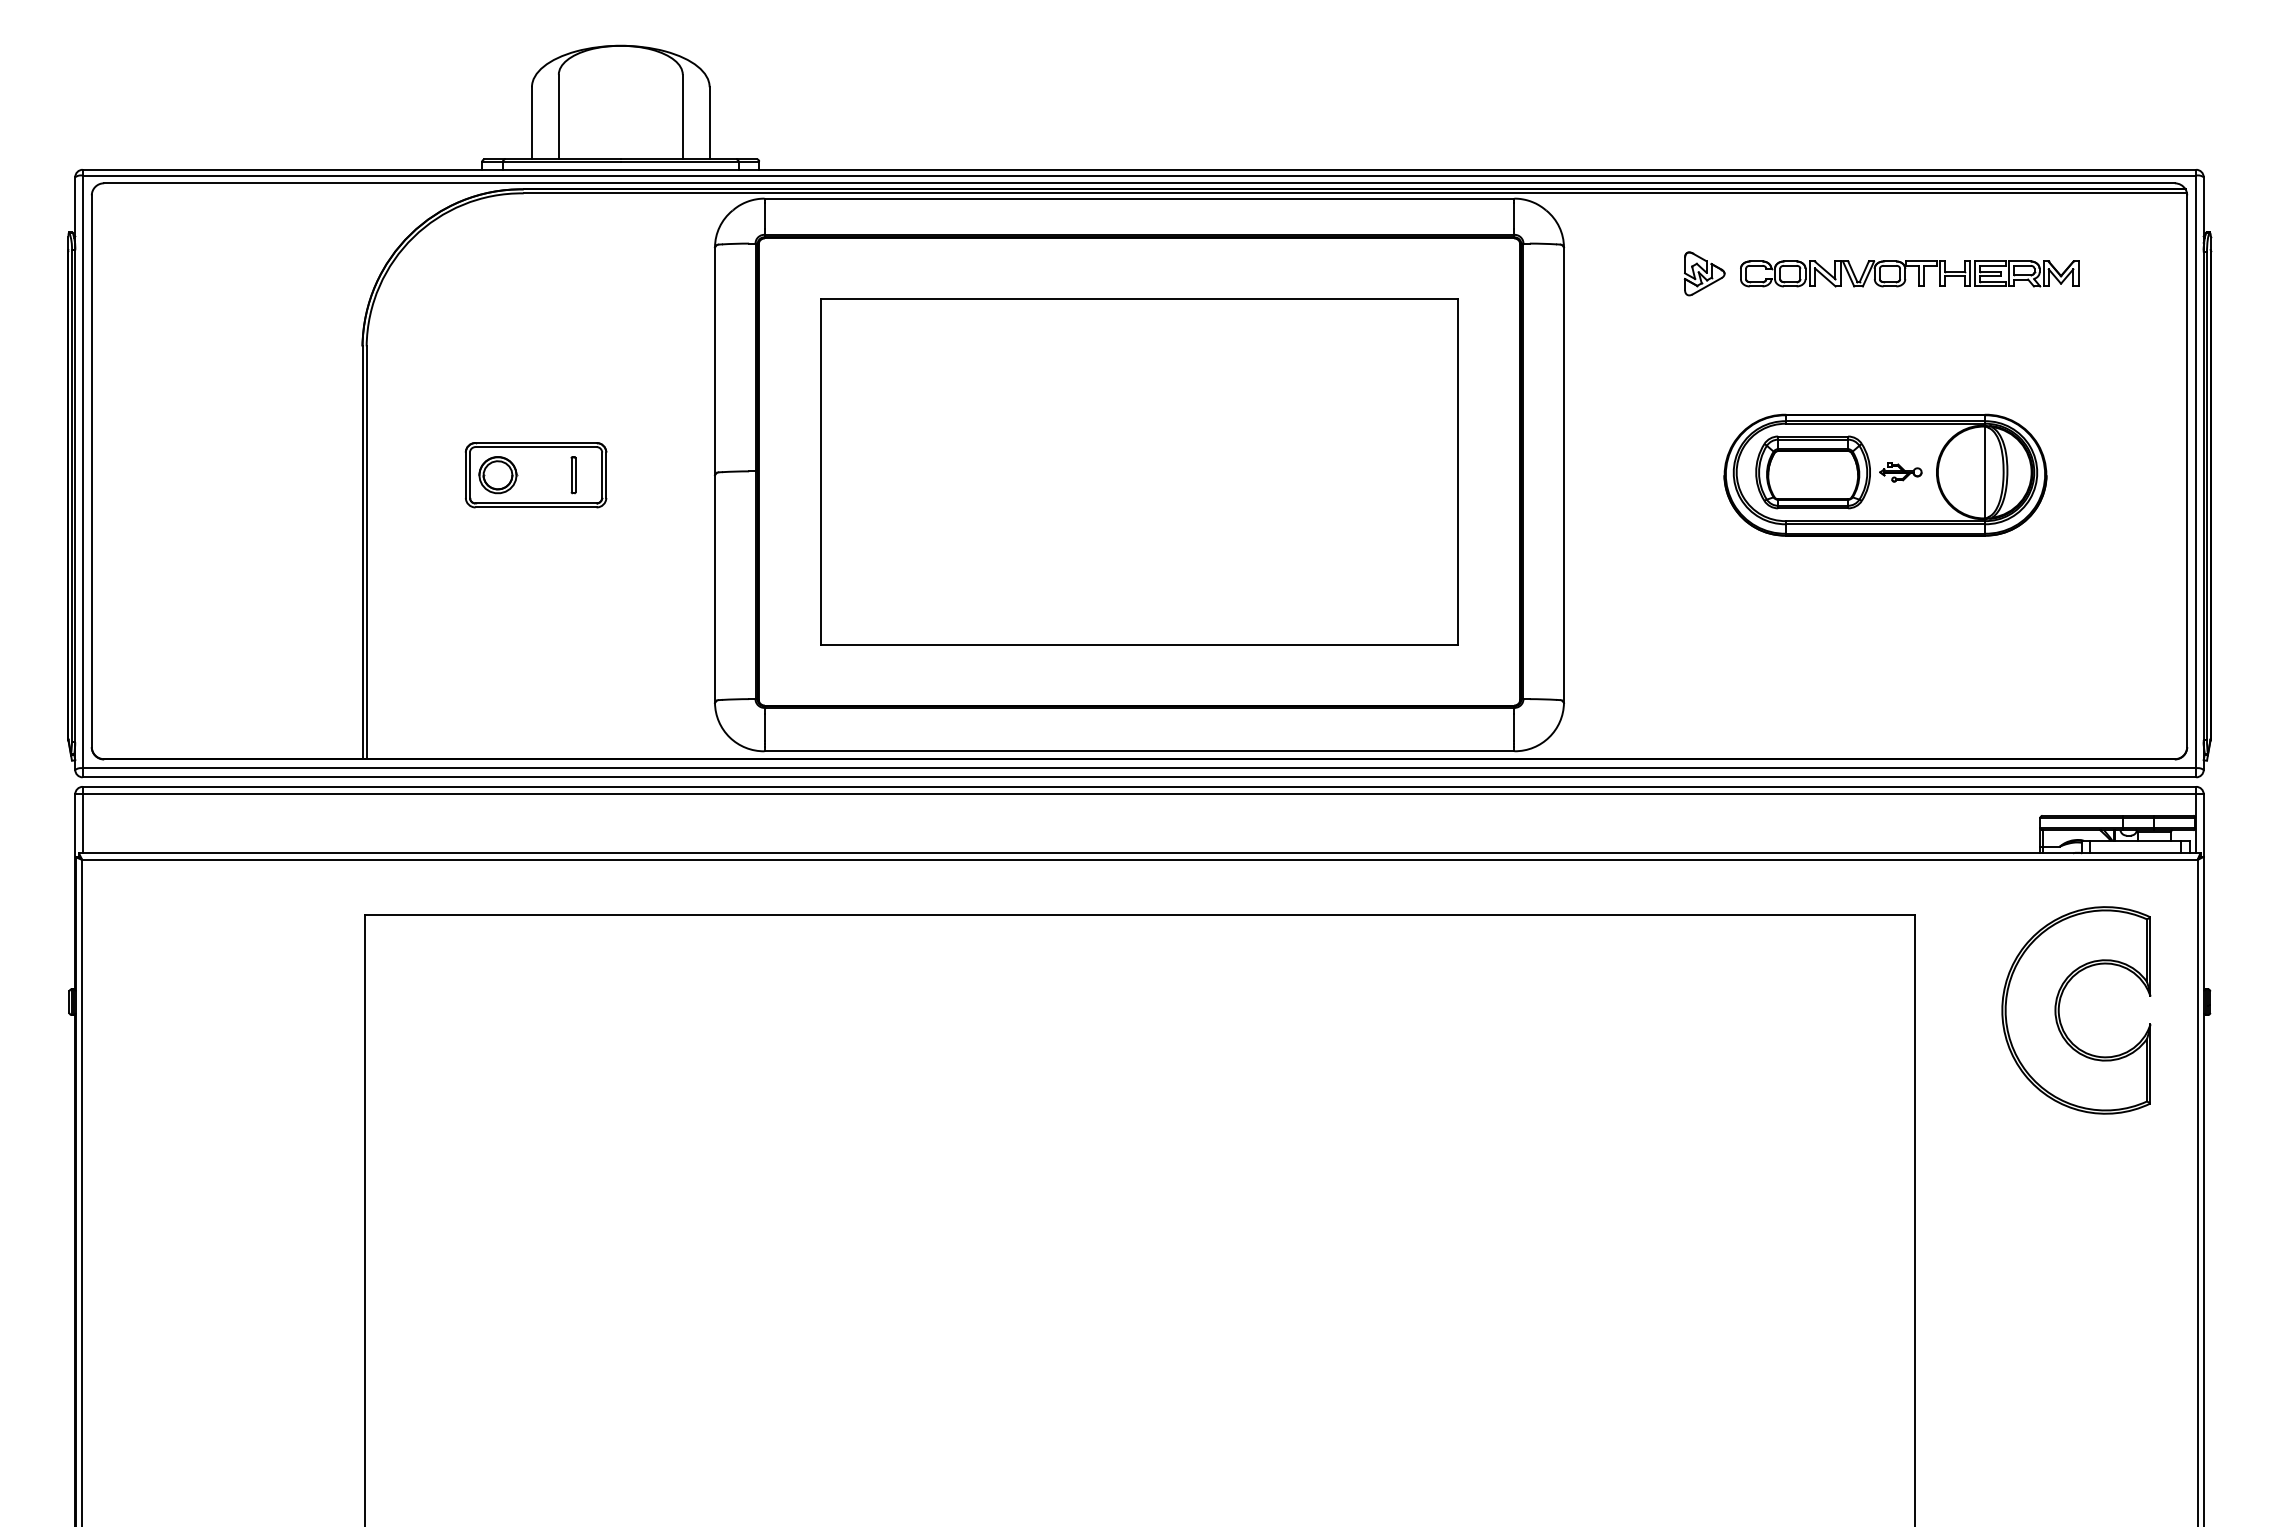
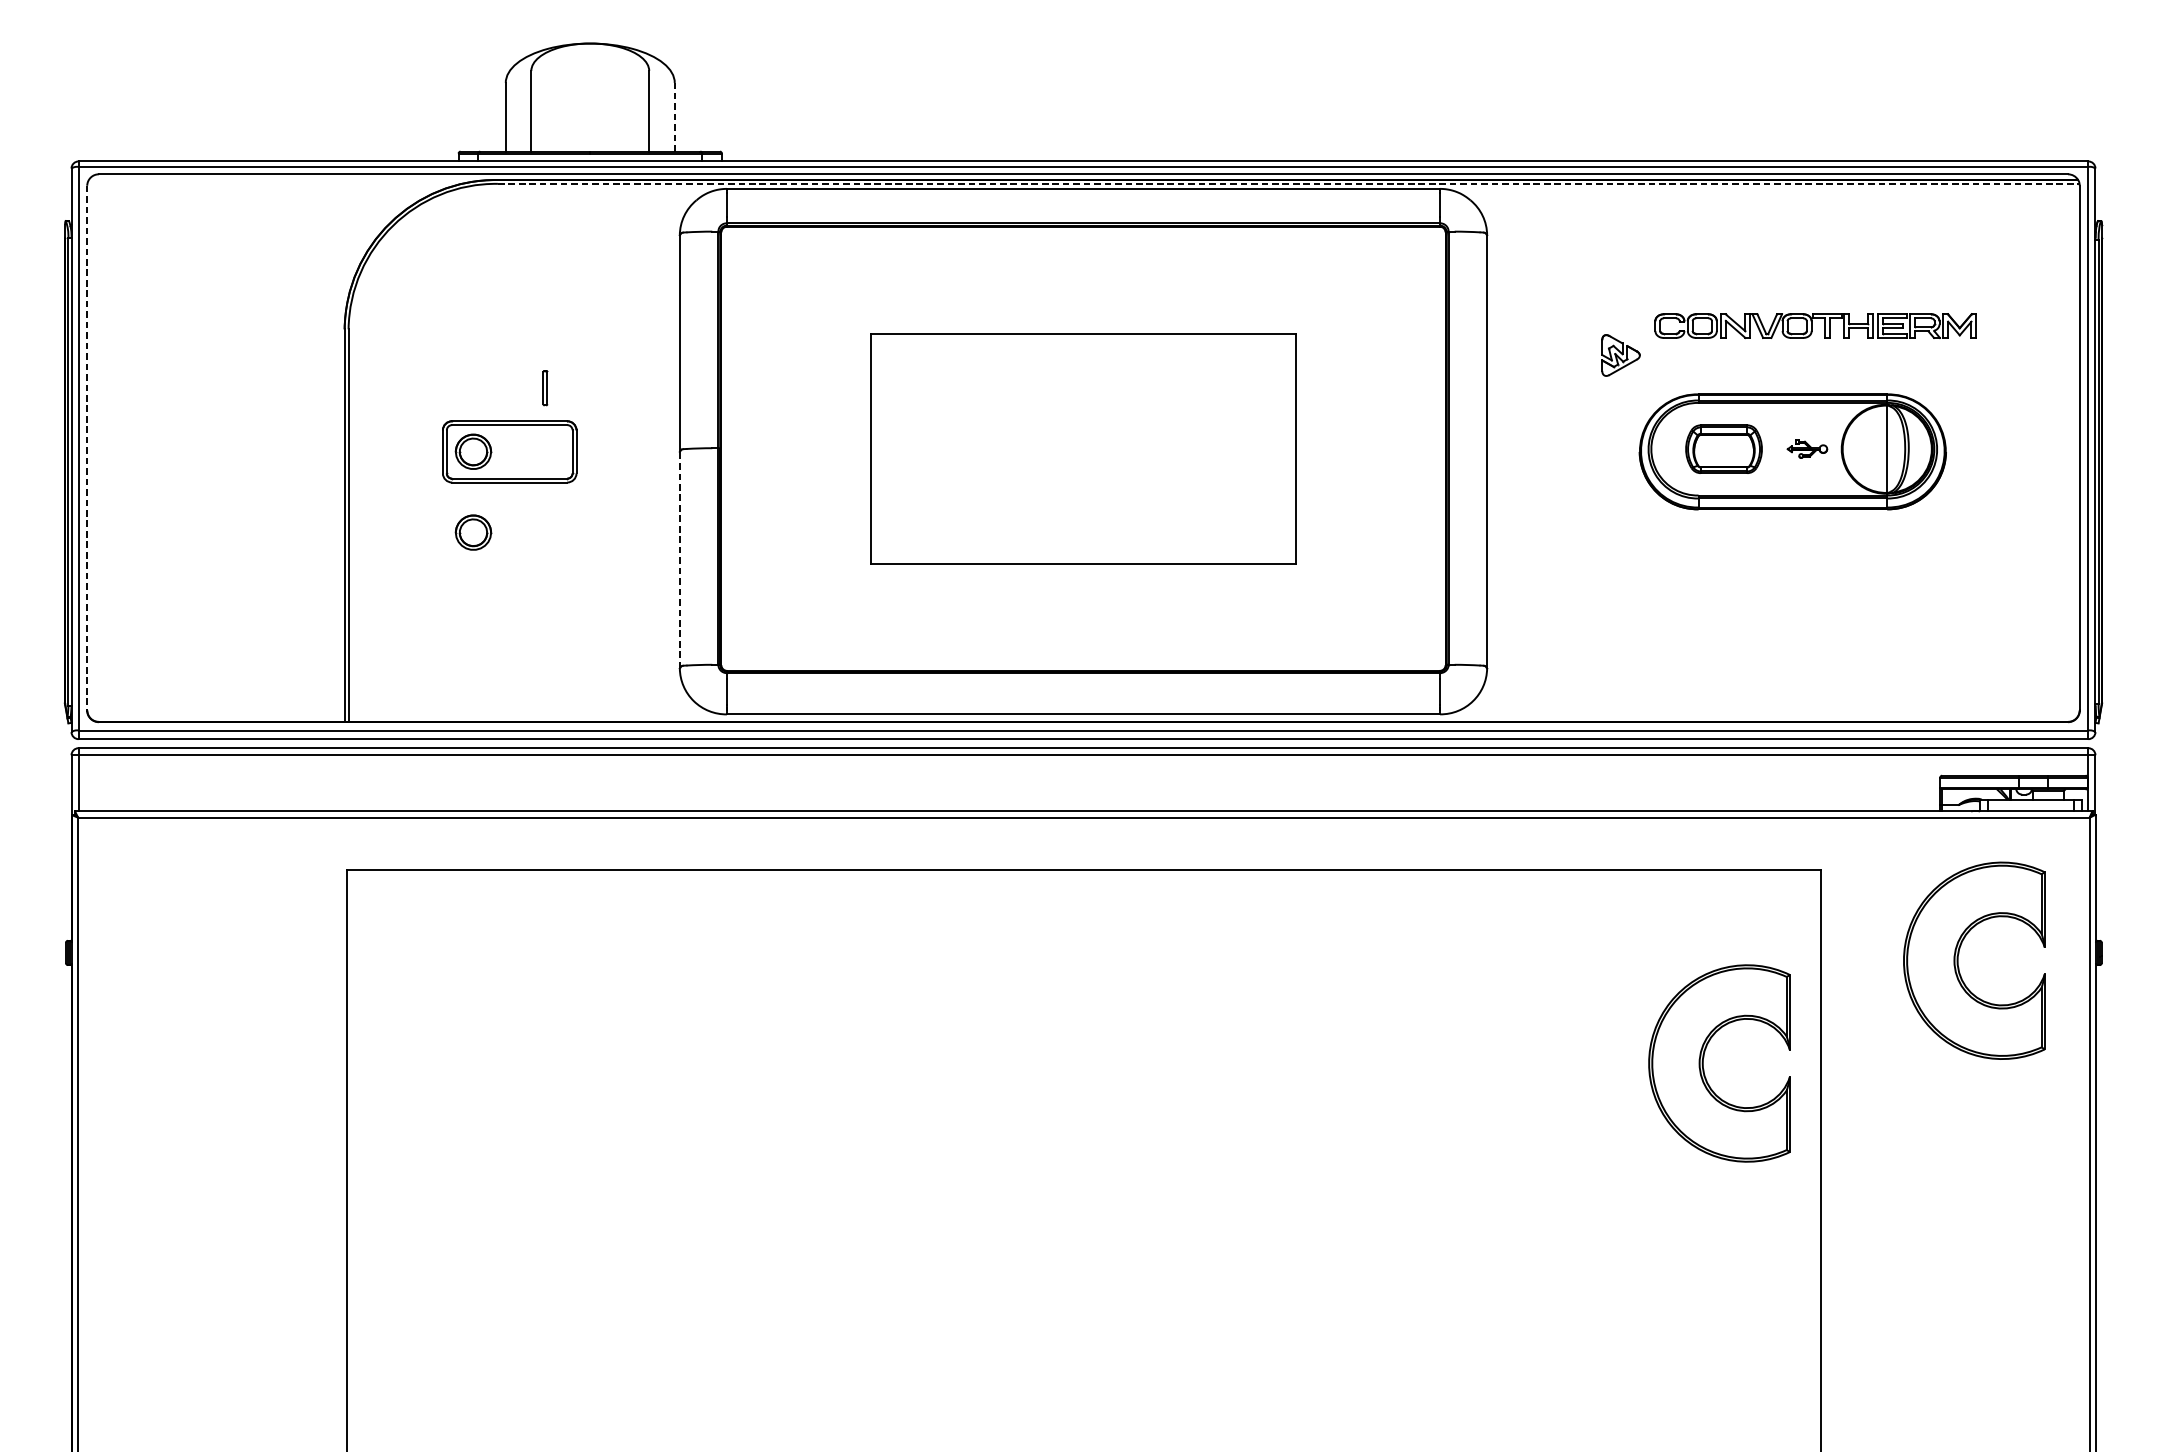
line: (709, 122) -> (674, 116), solid -> dashed
line: (1355, 193) -> (1288, 183), solid -> dashed
part: (1704, 273) -> (1620, 355), moved
part: (1909, 273) -> (1815, 325), moved
line: (91, 471) -> (86, 448), solid -> dashed
part: (1139, 471) -> (1083, 448), size x0.7
part: (1812, 472) -> (1723, 449), size x0.7
part: (573, 475) -> (545, 388), moved
part: (498, 560) -> (473, 532), added
line: (715, 589) -> (680, 560), solid -> dashed
part: (1791, 1118) -> (1703, 1063), added

